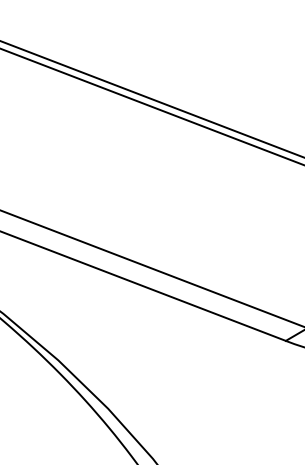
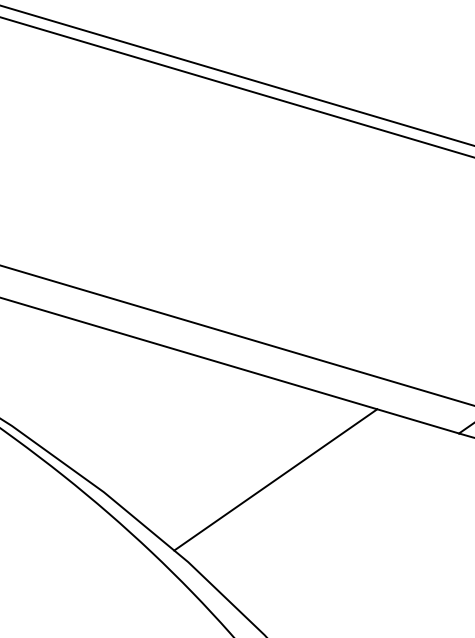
line: (167, 360) -> (275, 478), added

